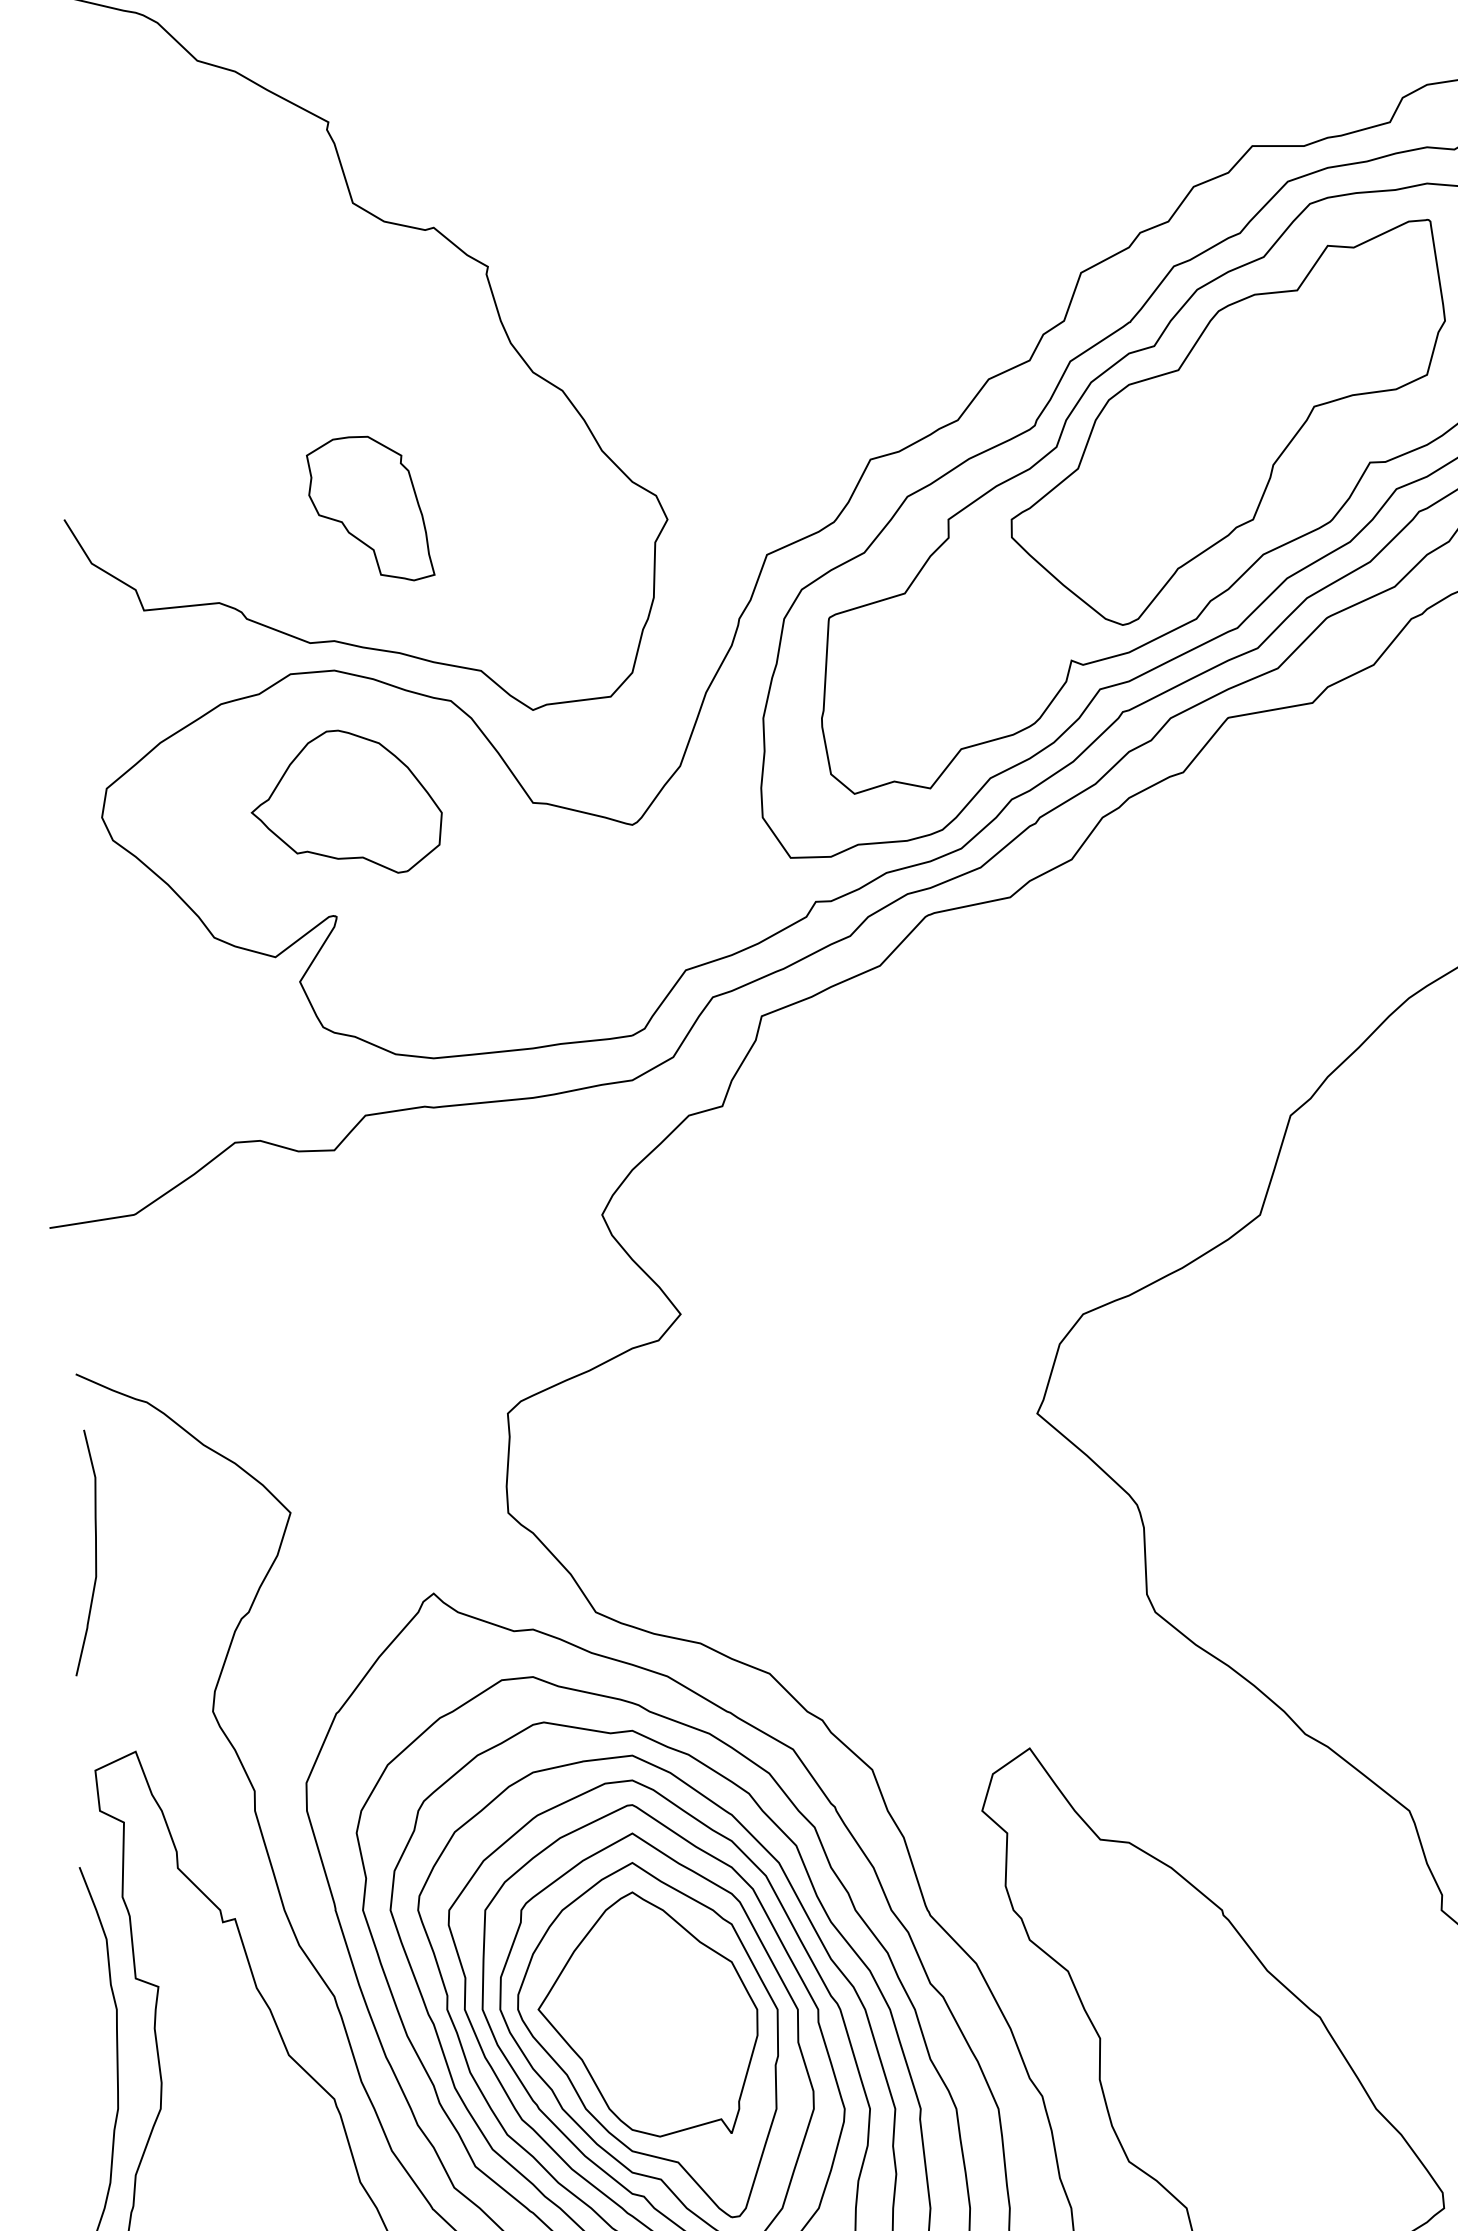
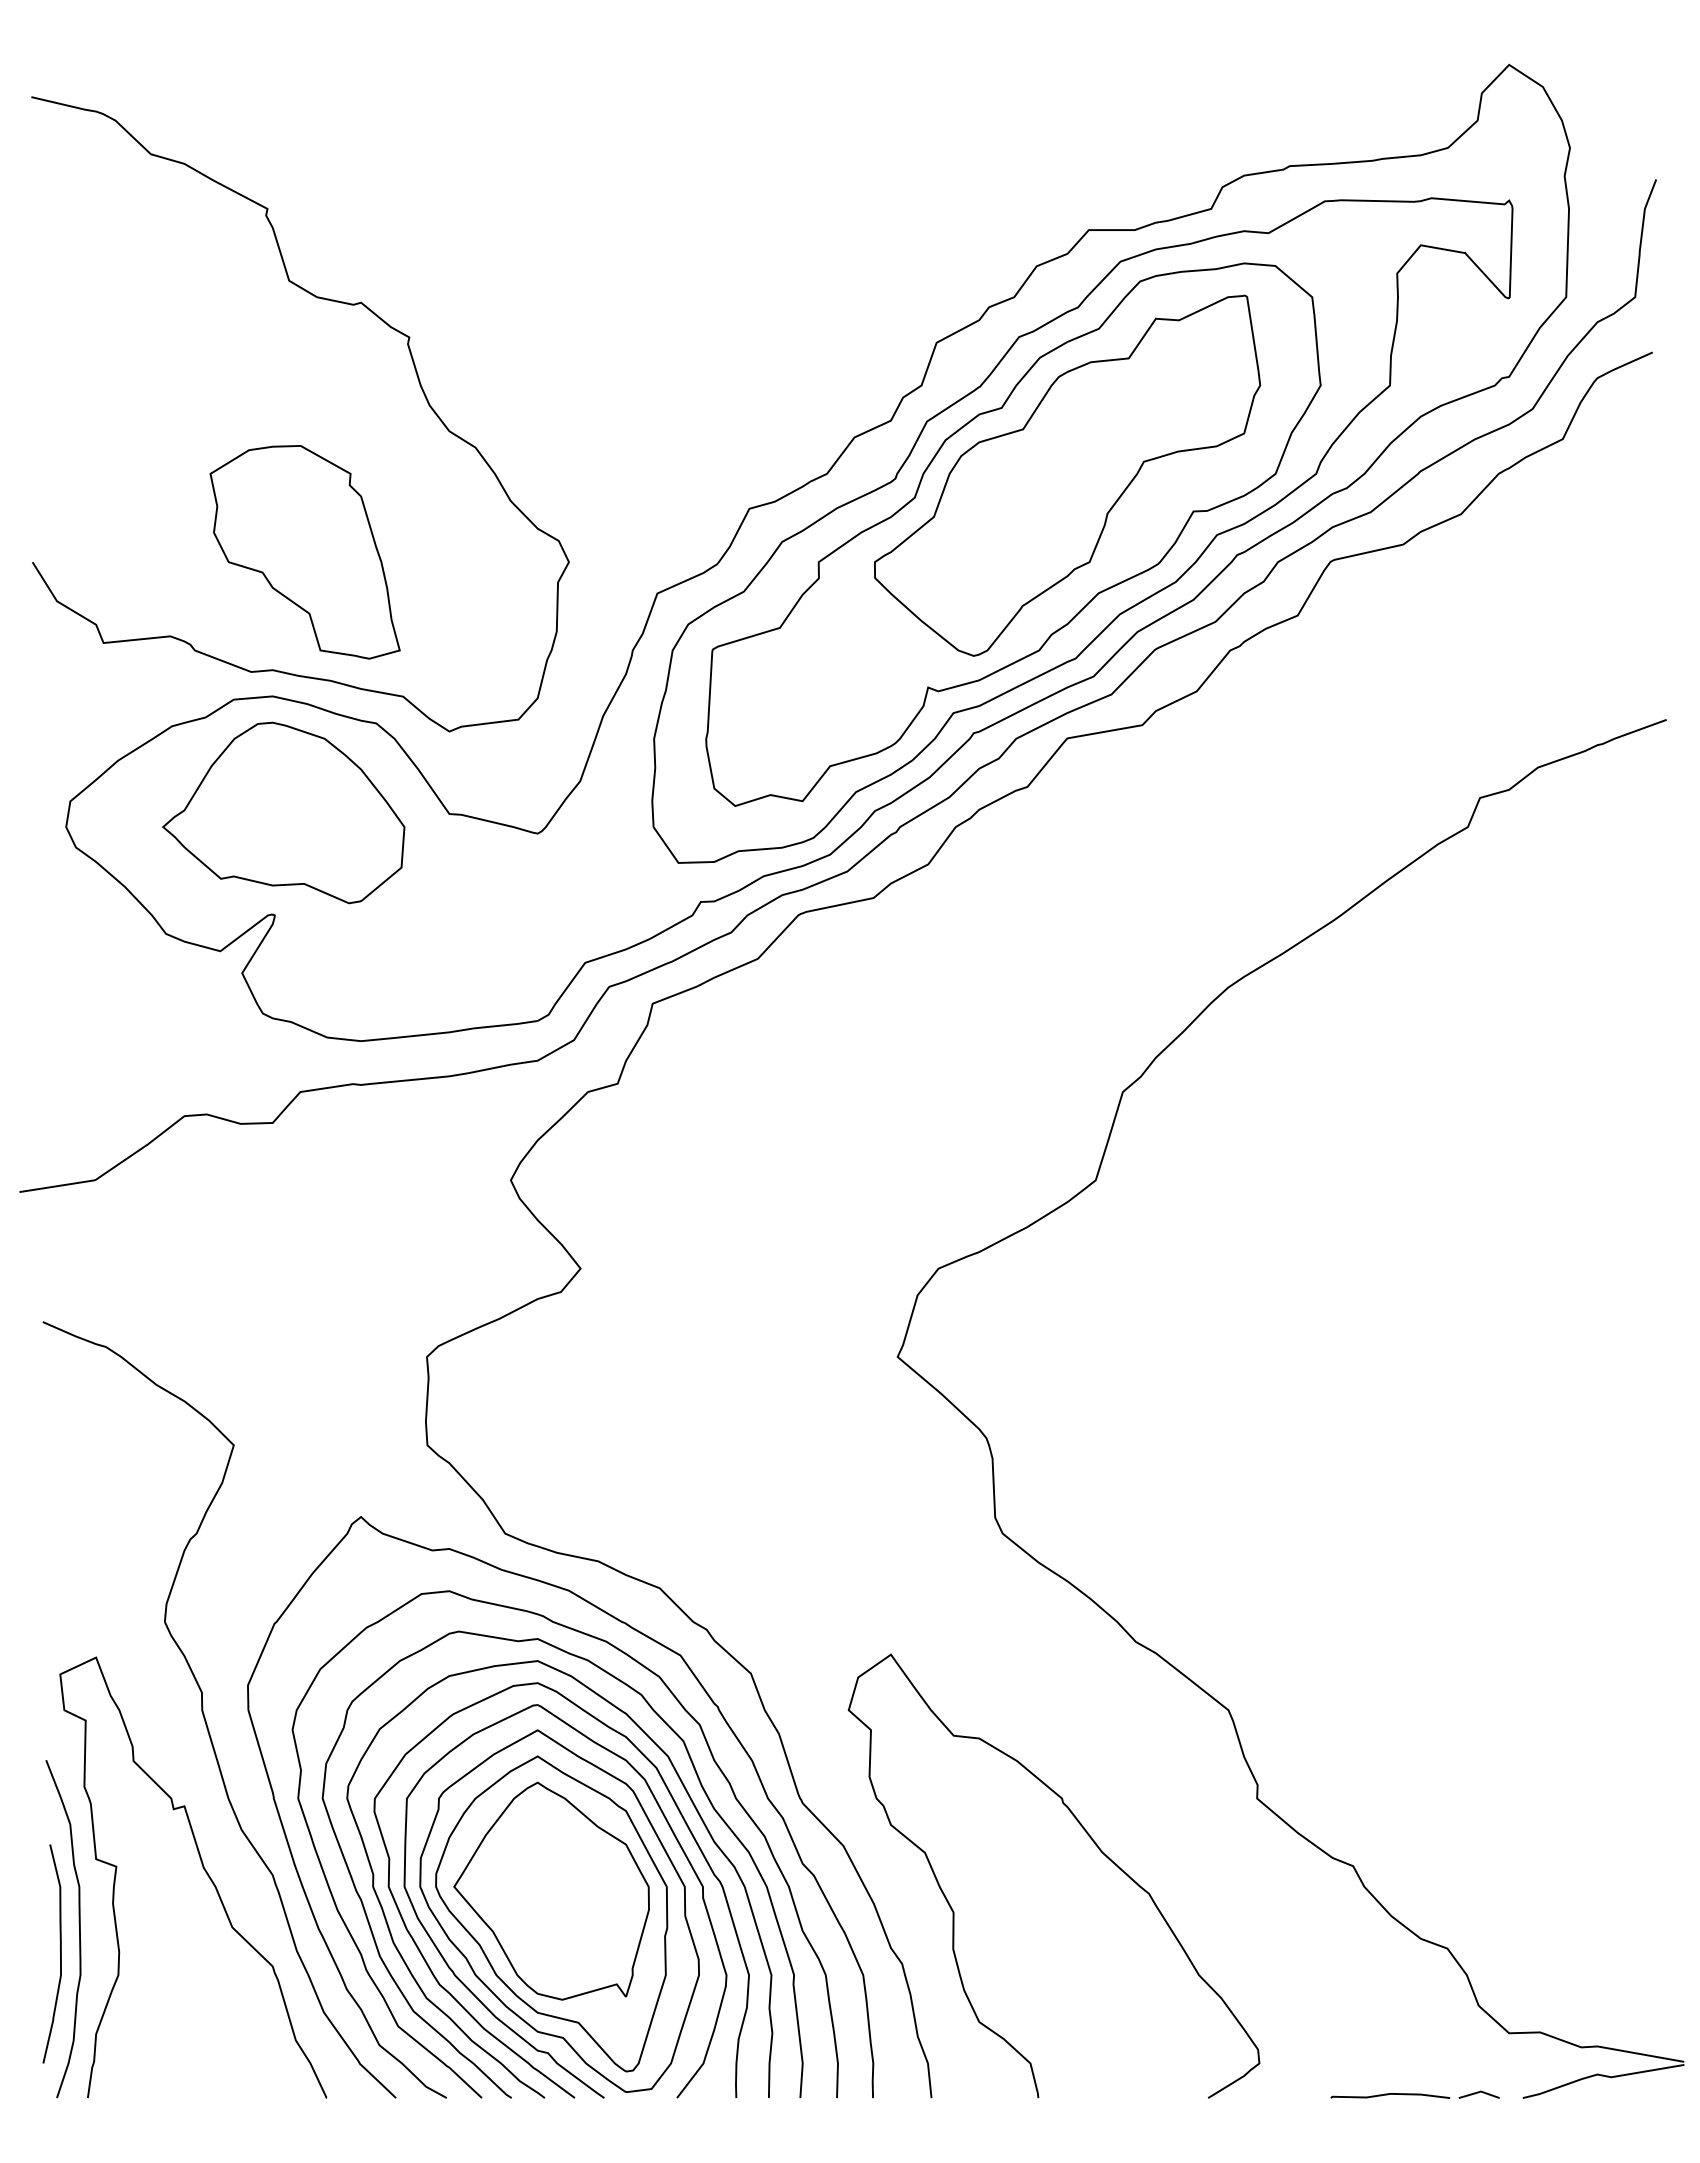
part: (370, 508) -> (304, 552), size x1.67
part: (346, 801) -> (283, 812), size x1.43
curve: (95, 1552) -> (60, 1953), moved

